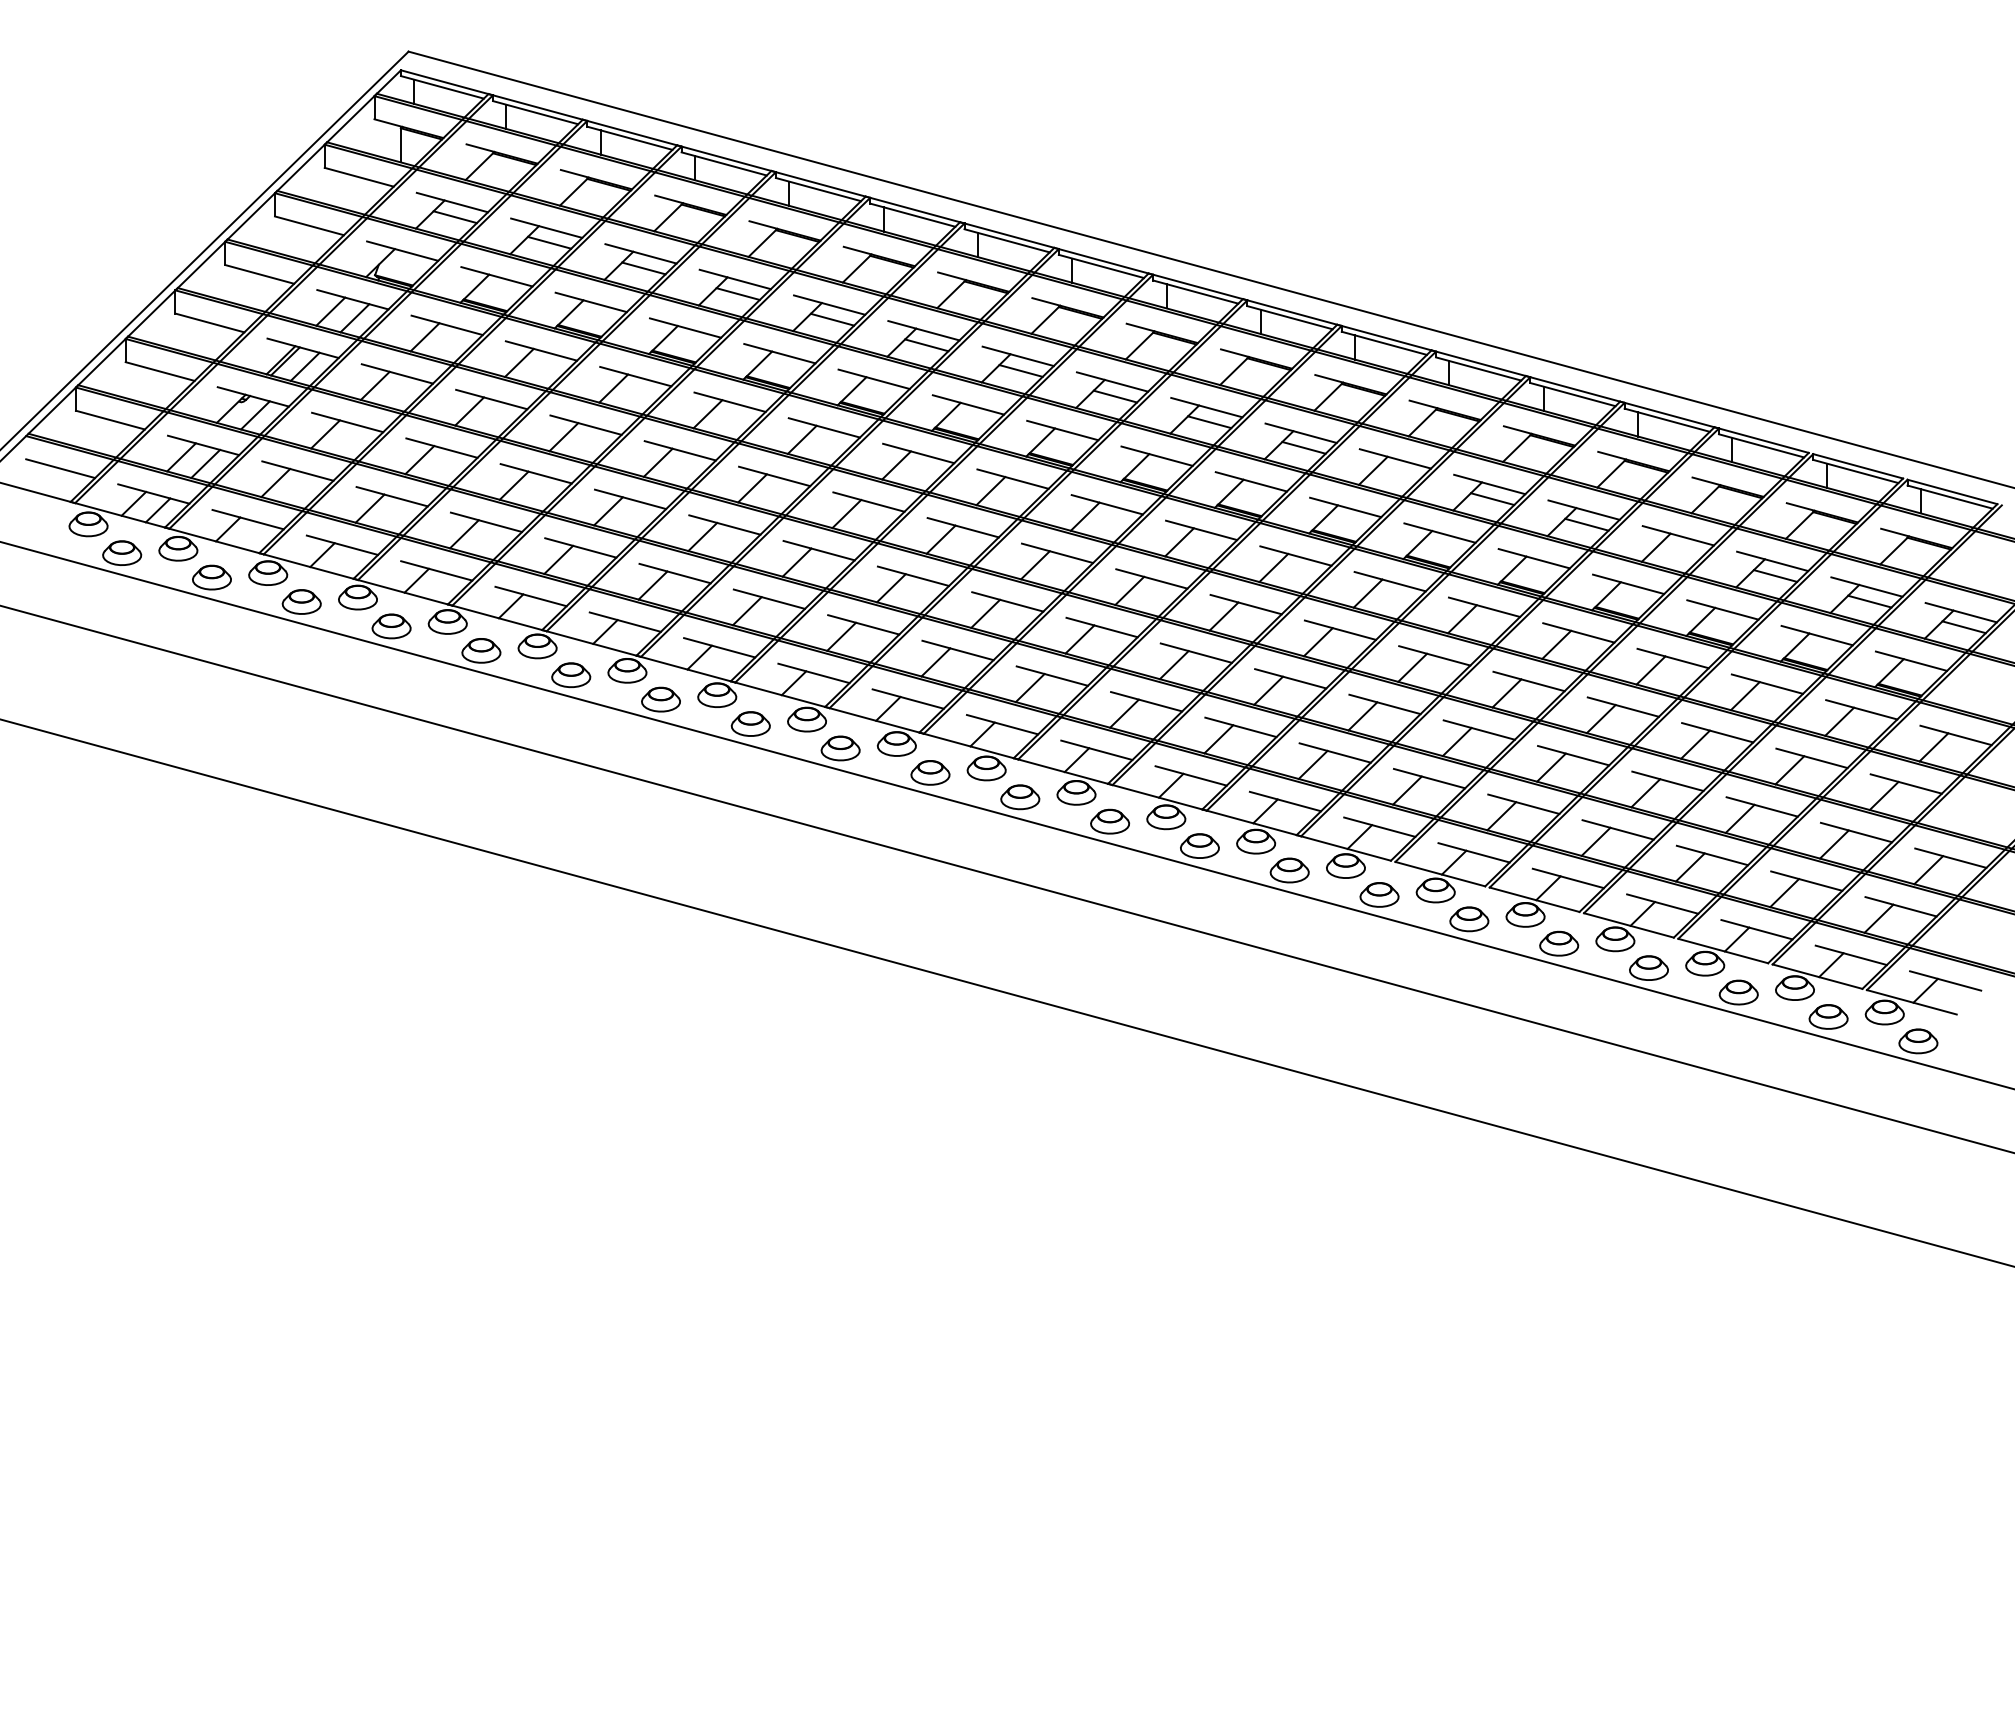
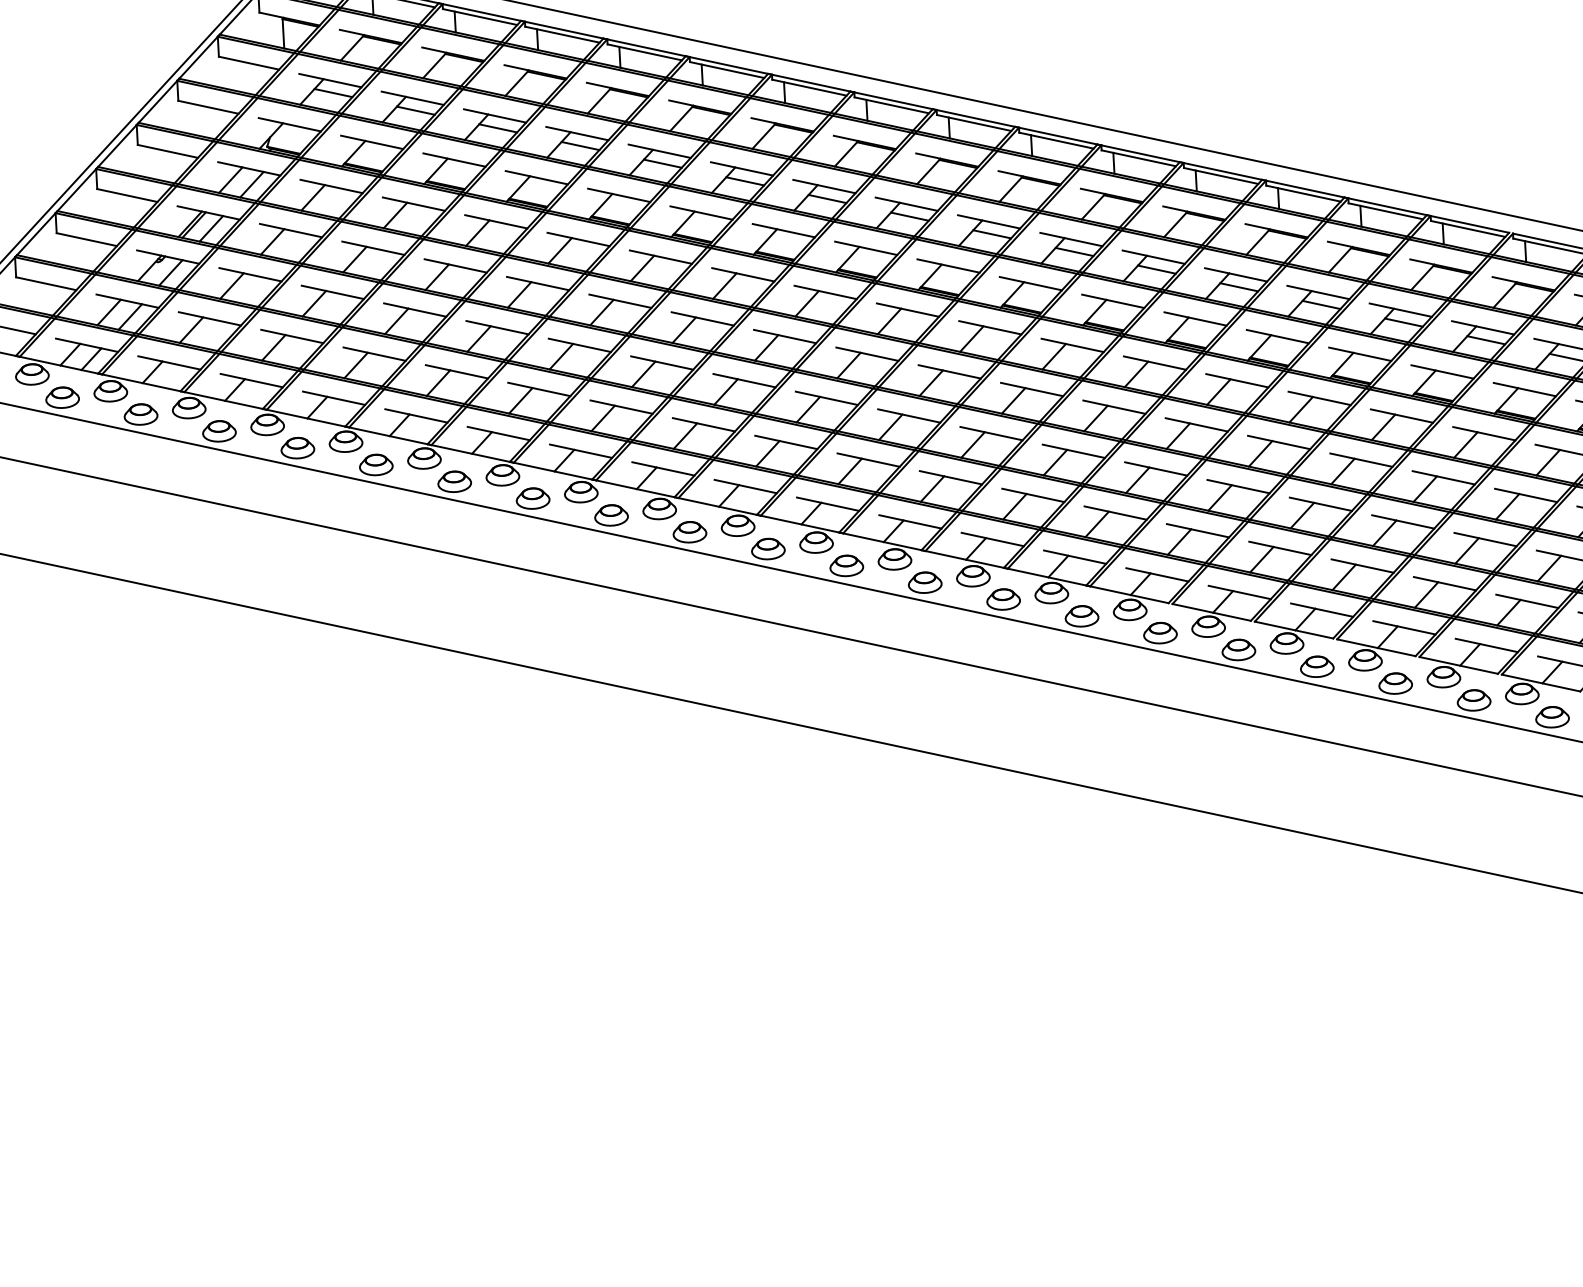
line: (1397, 473) -> (1156, 269), added
line: (1680, 550) -> (1403, 322), added

